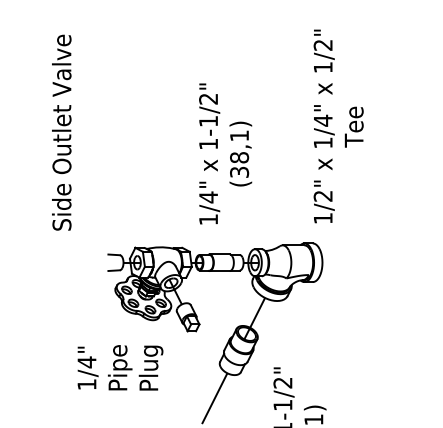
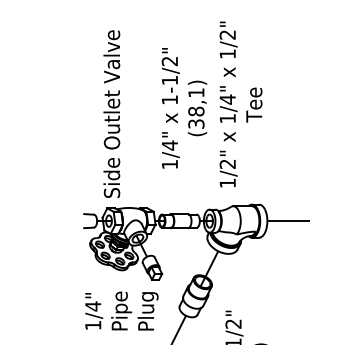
text: (338, 126) -> (240, 104), moved
text: (61, 132) -> (111, 113), moved
text: (225, 153) -> (184, 107), moved
line: (346, 262) -> (287, 220), added
text: (120, 367) -> (121, 310), moved

